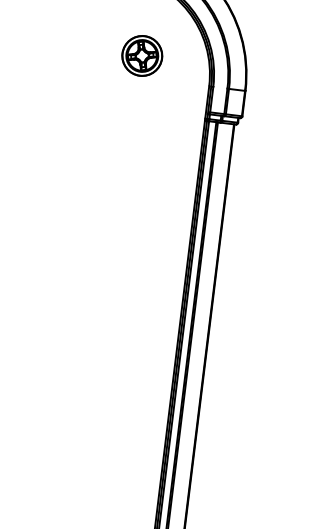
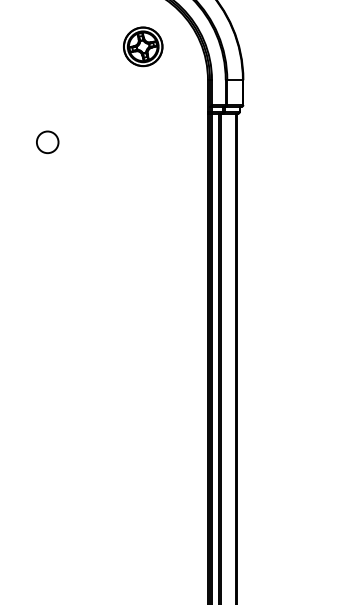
part: (142, 55) -> (143, 46), moved
circle: (36, 129) -> (47, 141), added

